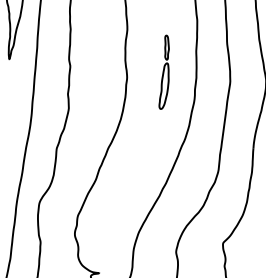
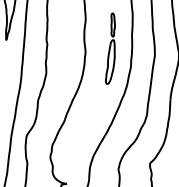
part: (164, 72) -> (110, 48), size x1.43

